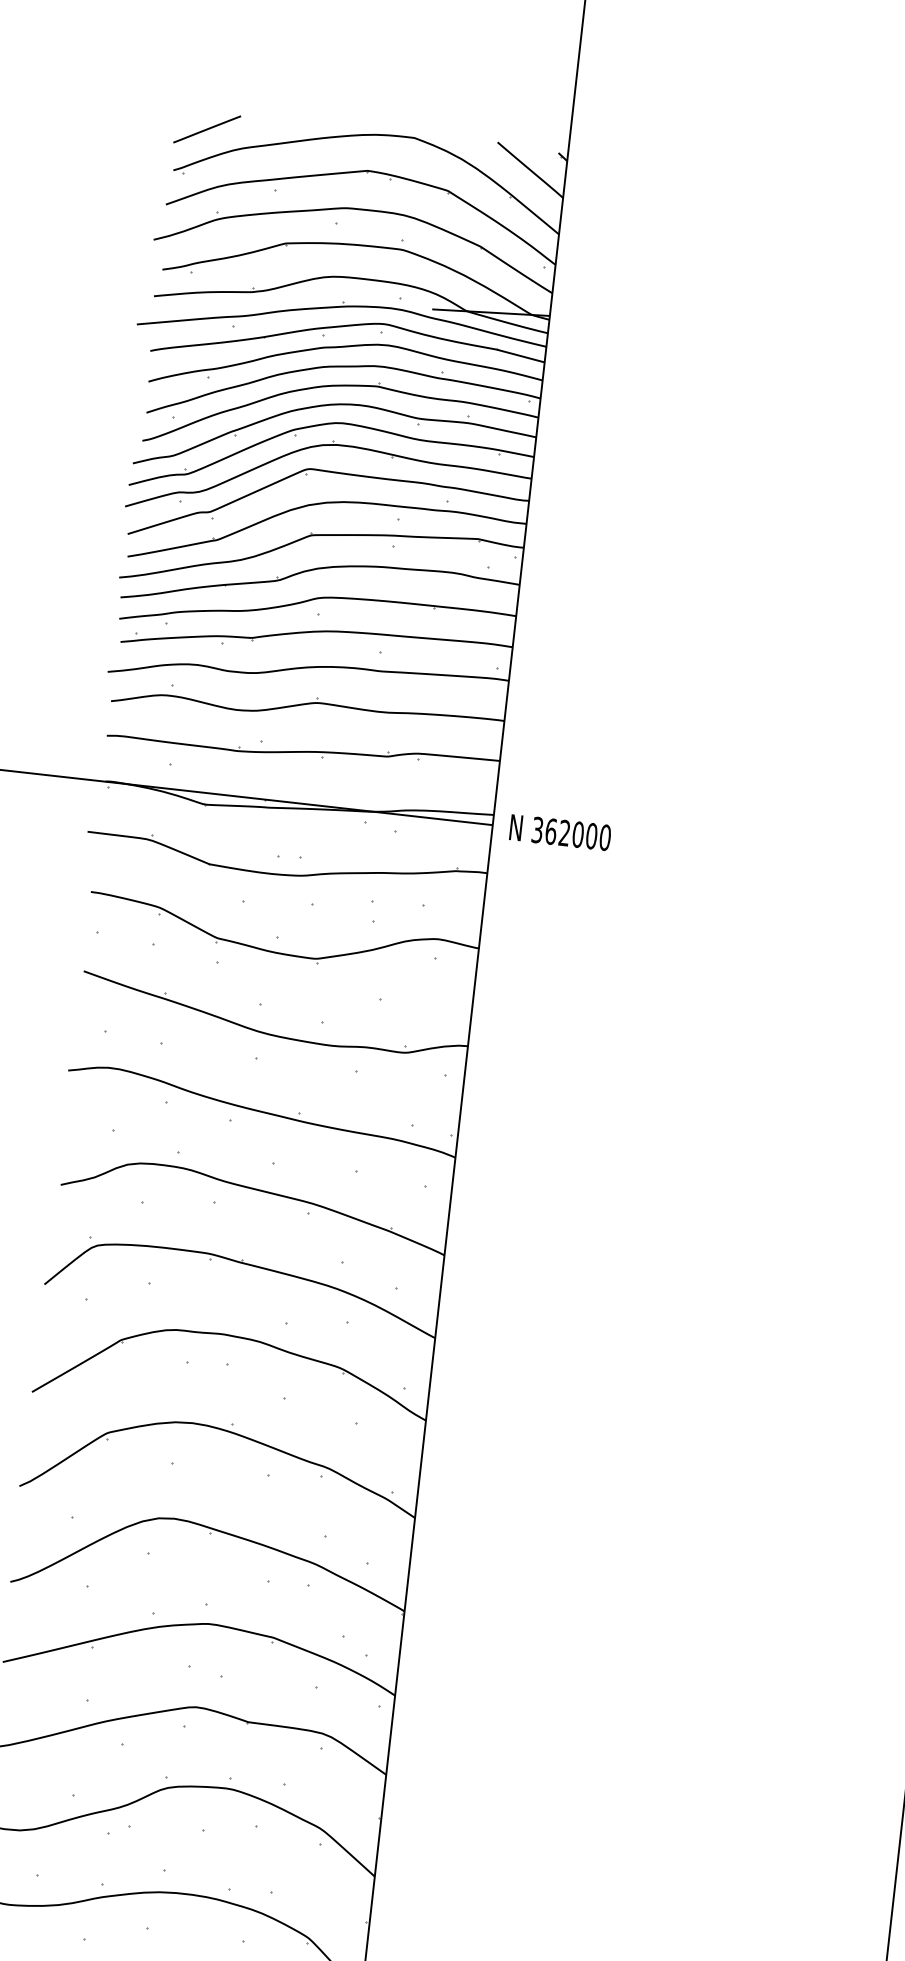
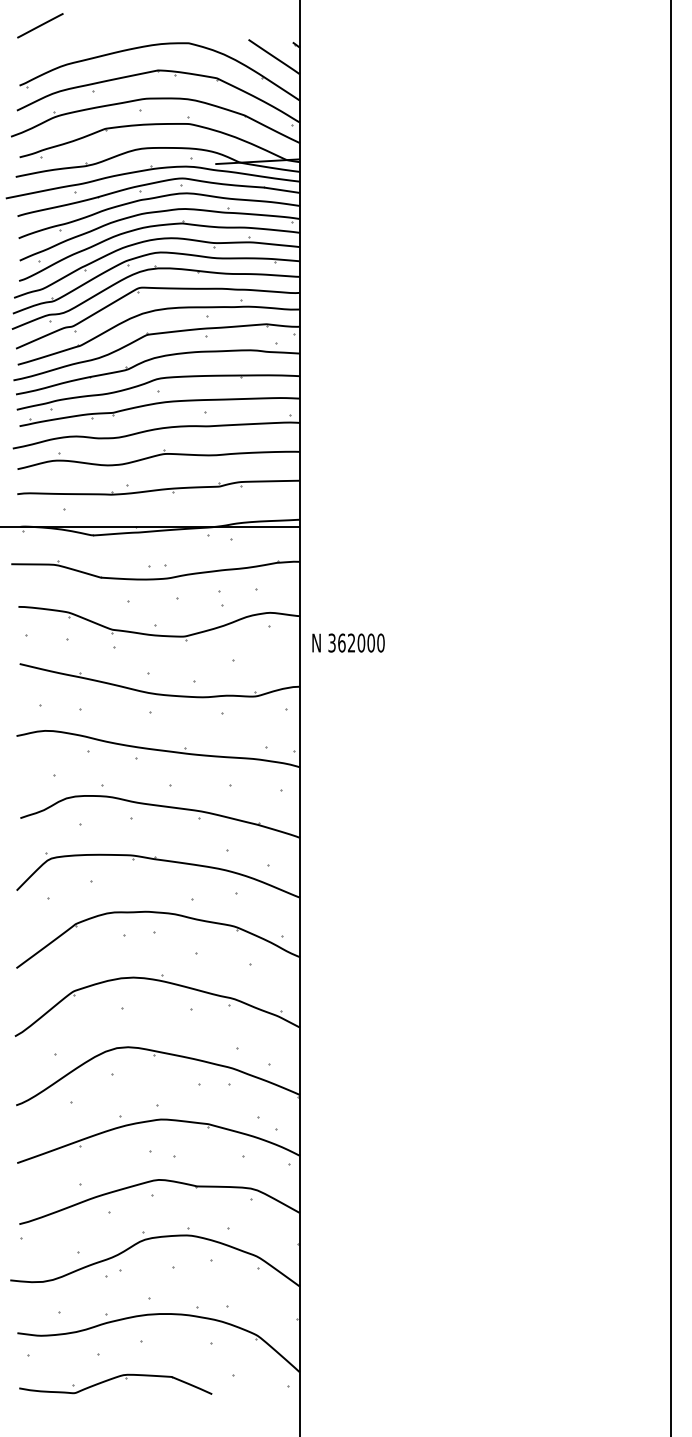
line: (207, 129) -> (40, 25), moved
text: (560, 831) -> (348, 642), moved

